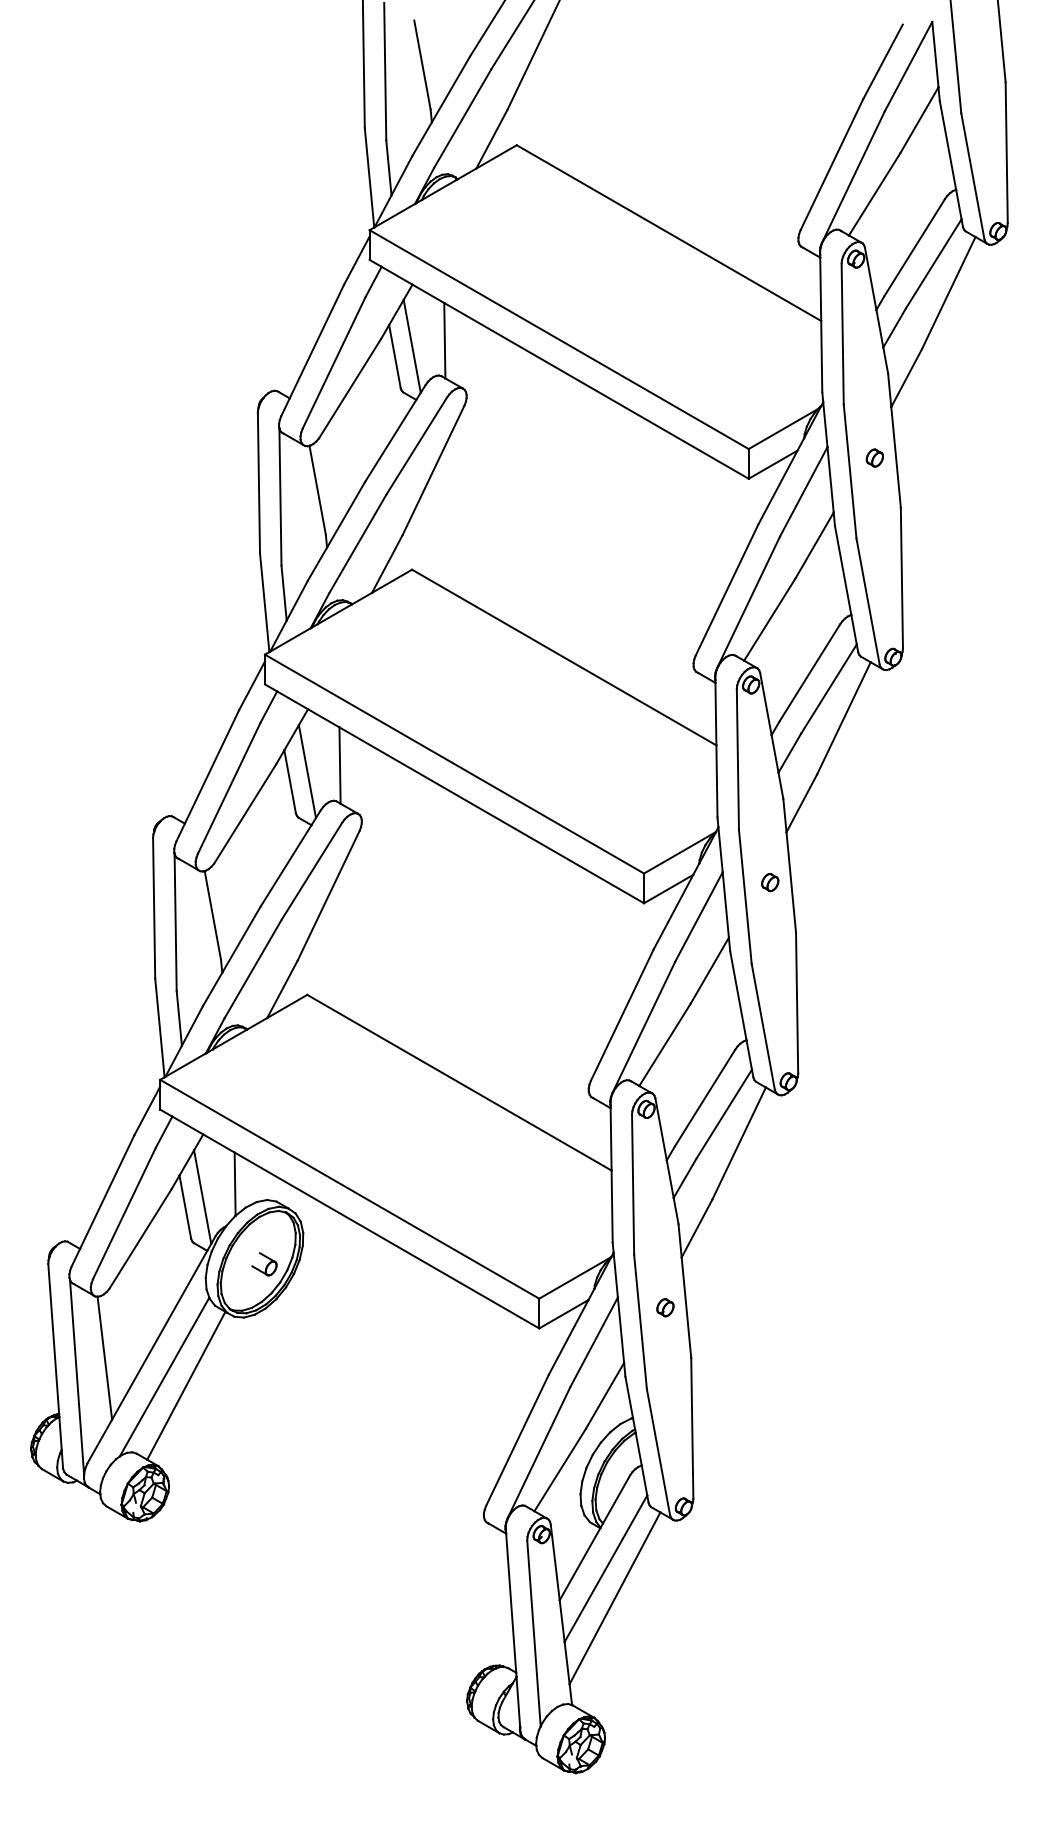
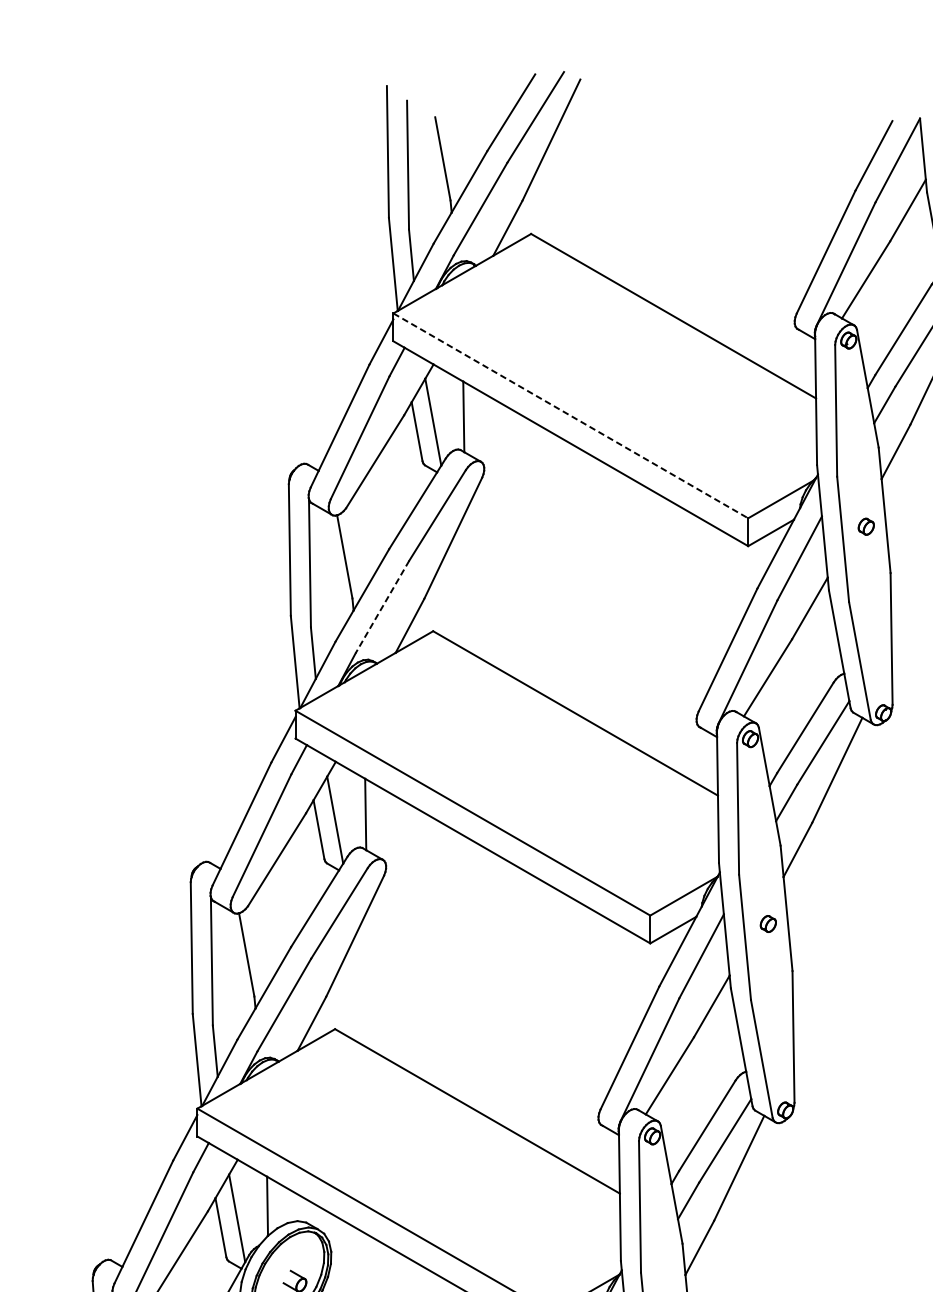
line: (559, 339) -> (571, 415), solid -> dashed
line: (357, 544) -> (382, 607), solid -> dashed

